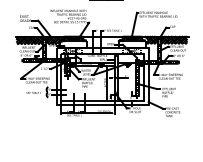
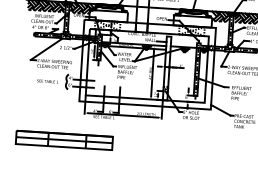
part: (47, 133) -> (63, 140), added

